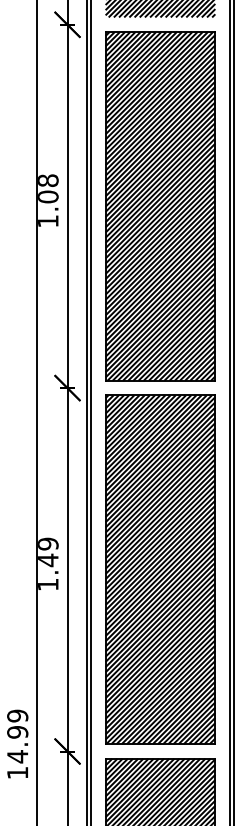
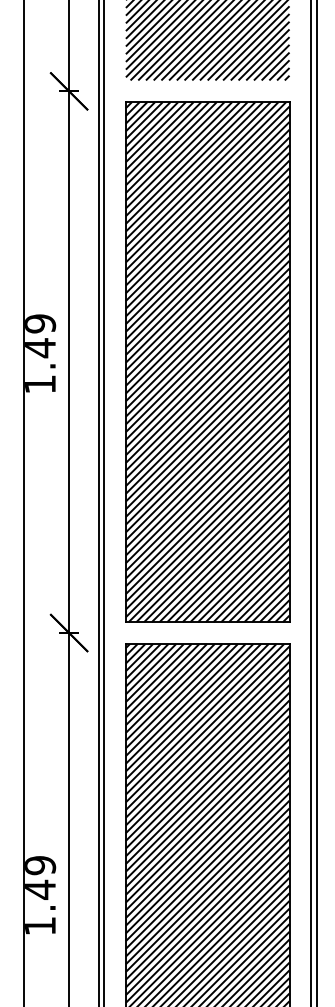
text: (48, 188) -> (40, 335), 1.08 -> 1.49

